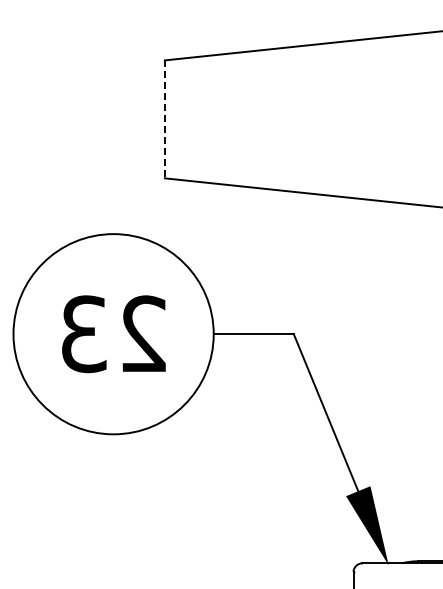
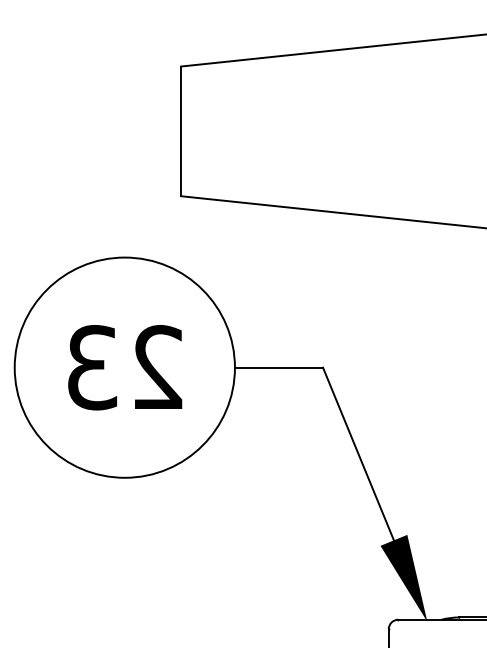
line: (164, 119) -> (180, 131), dashed -> solid

